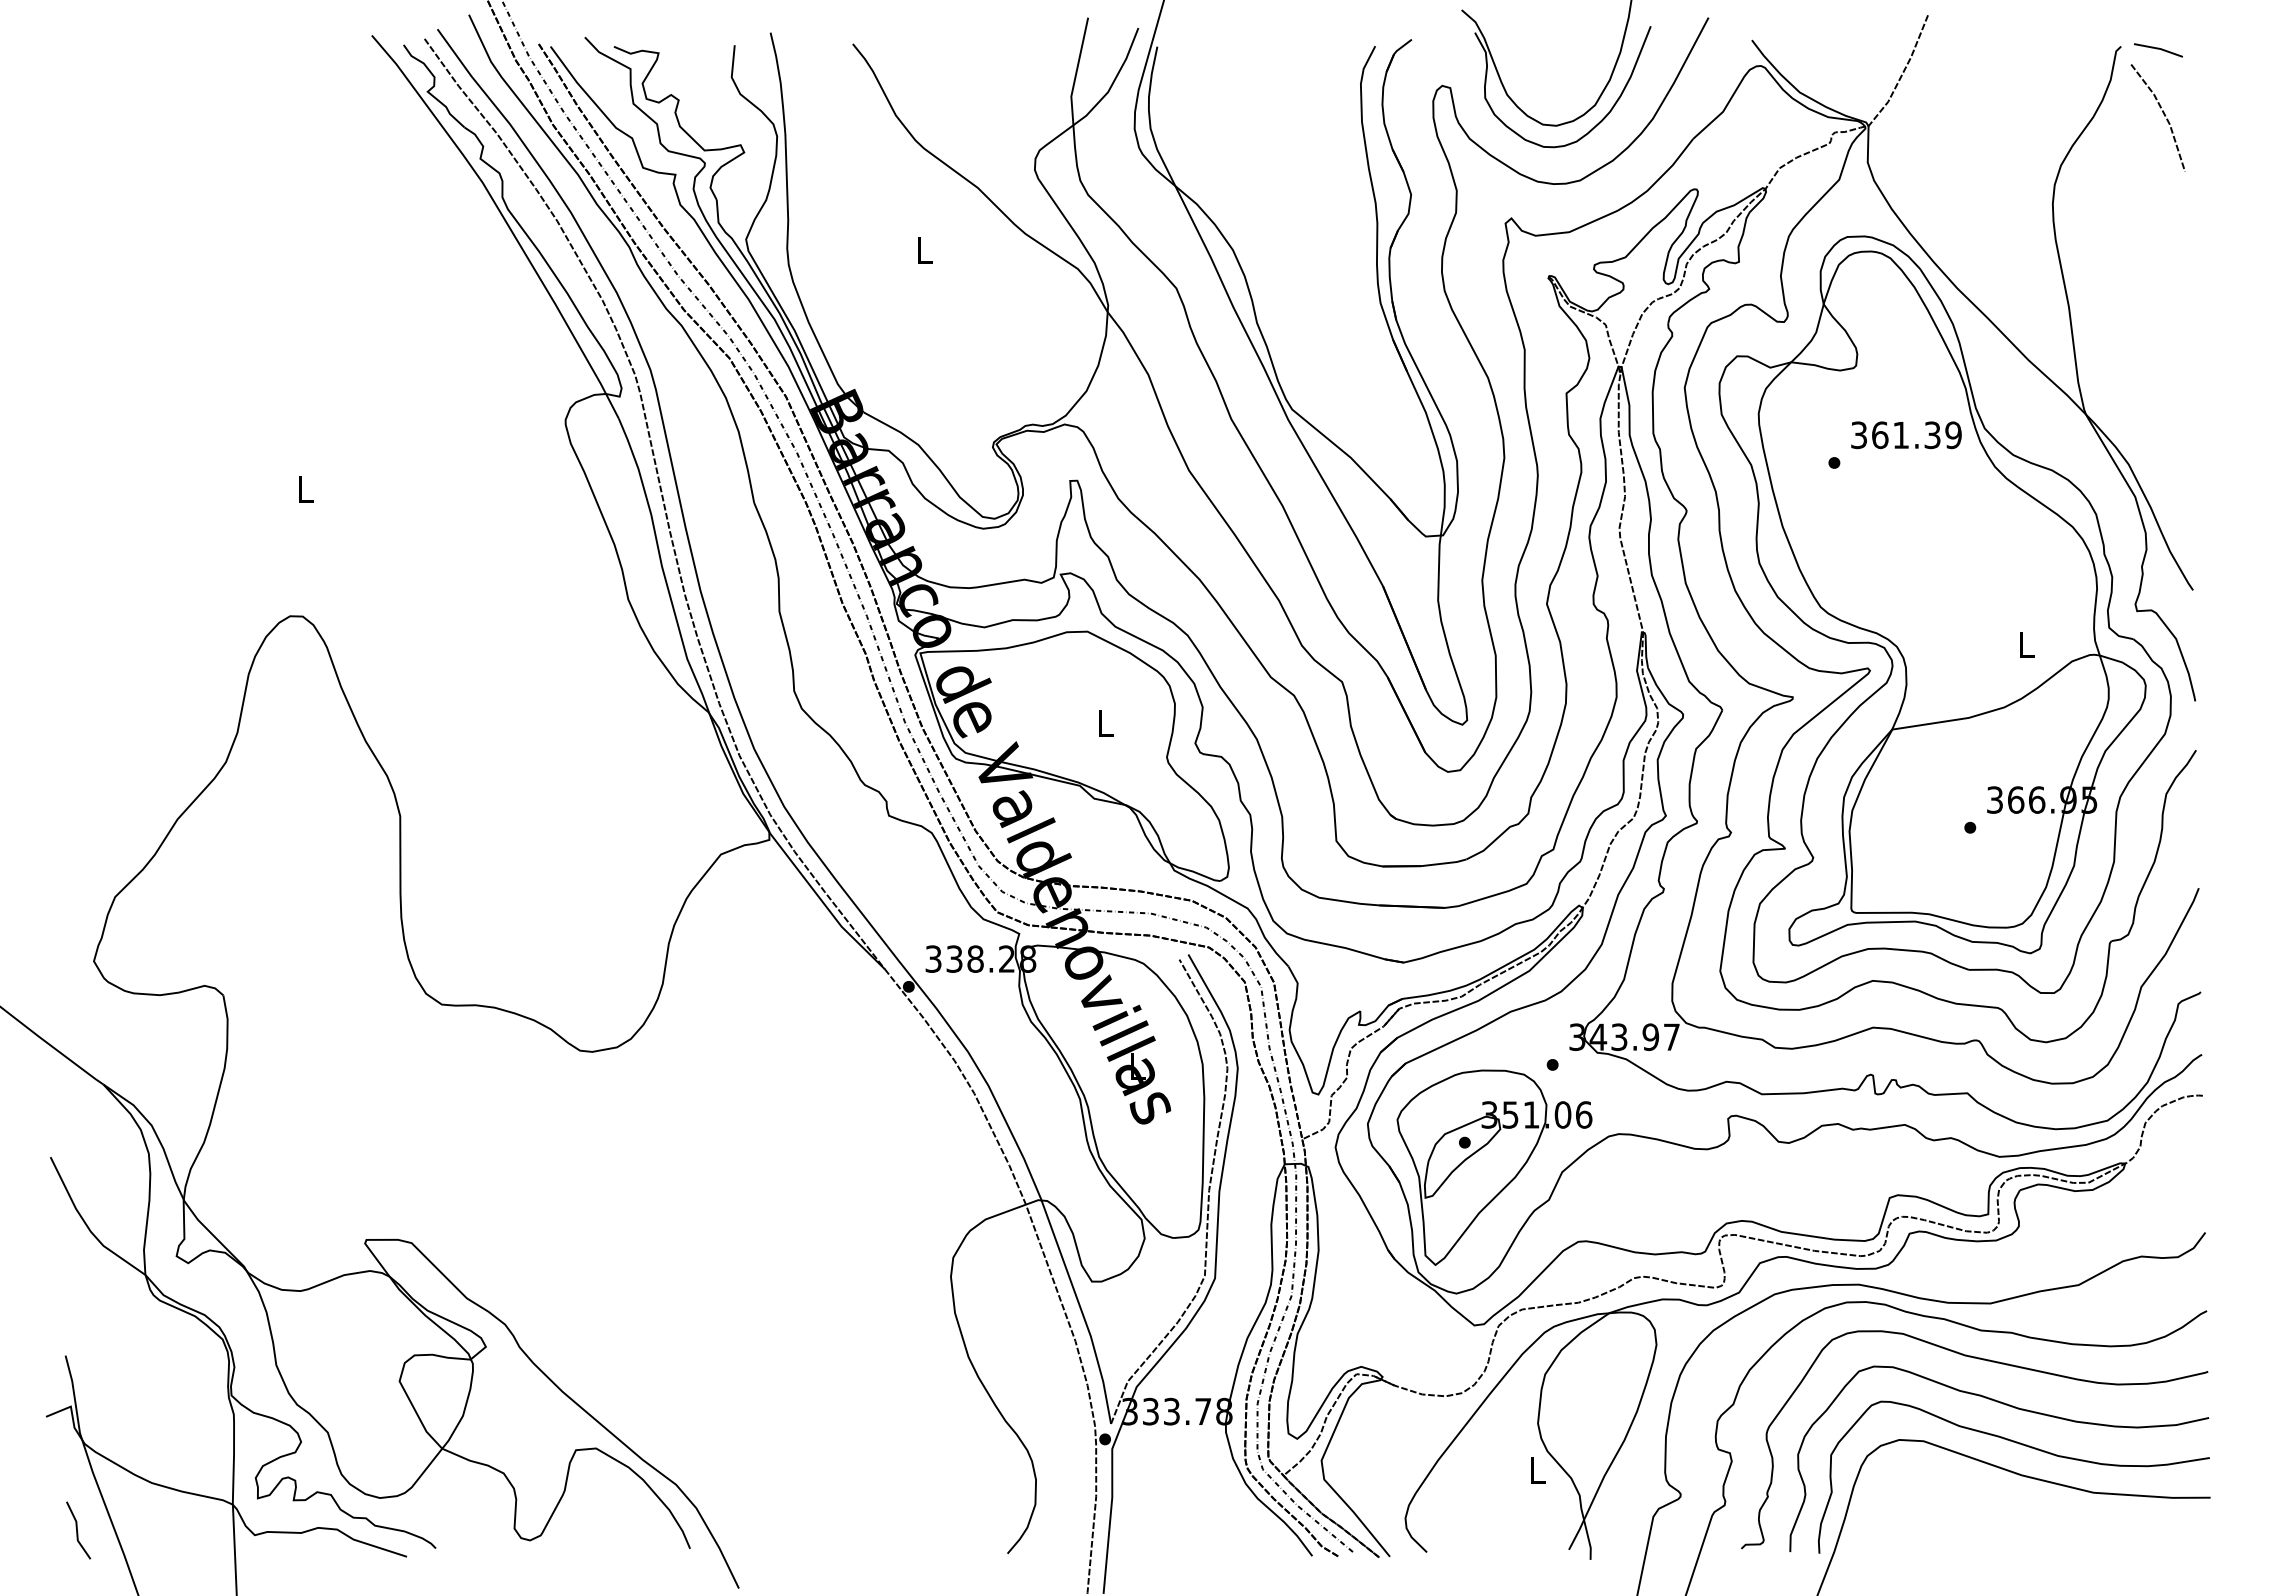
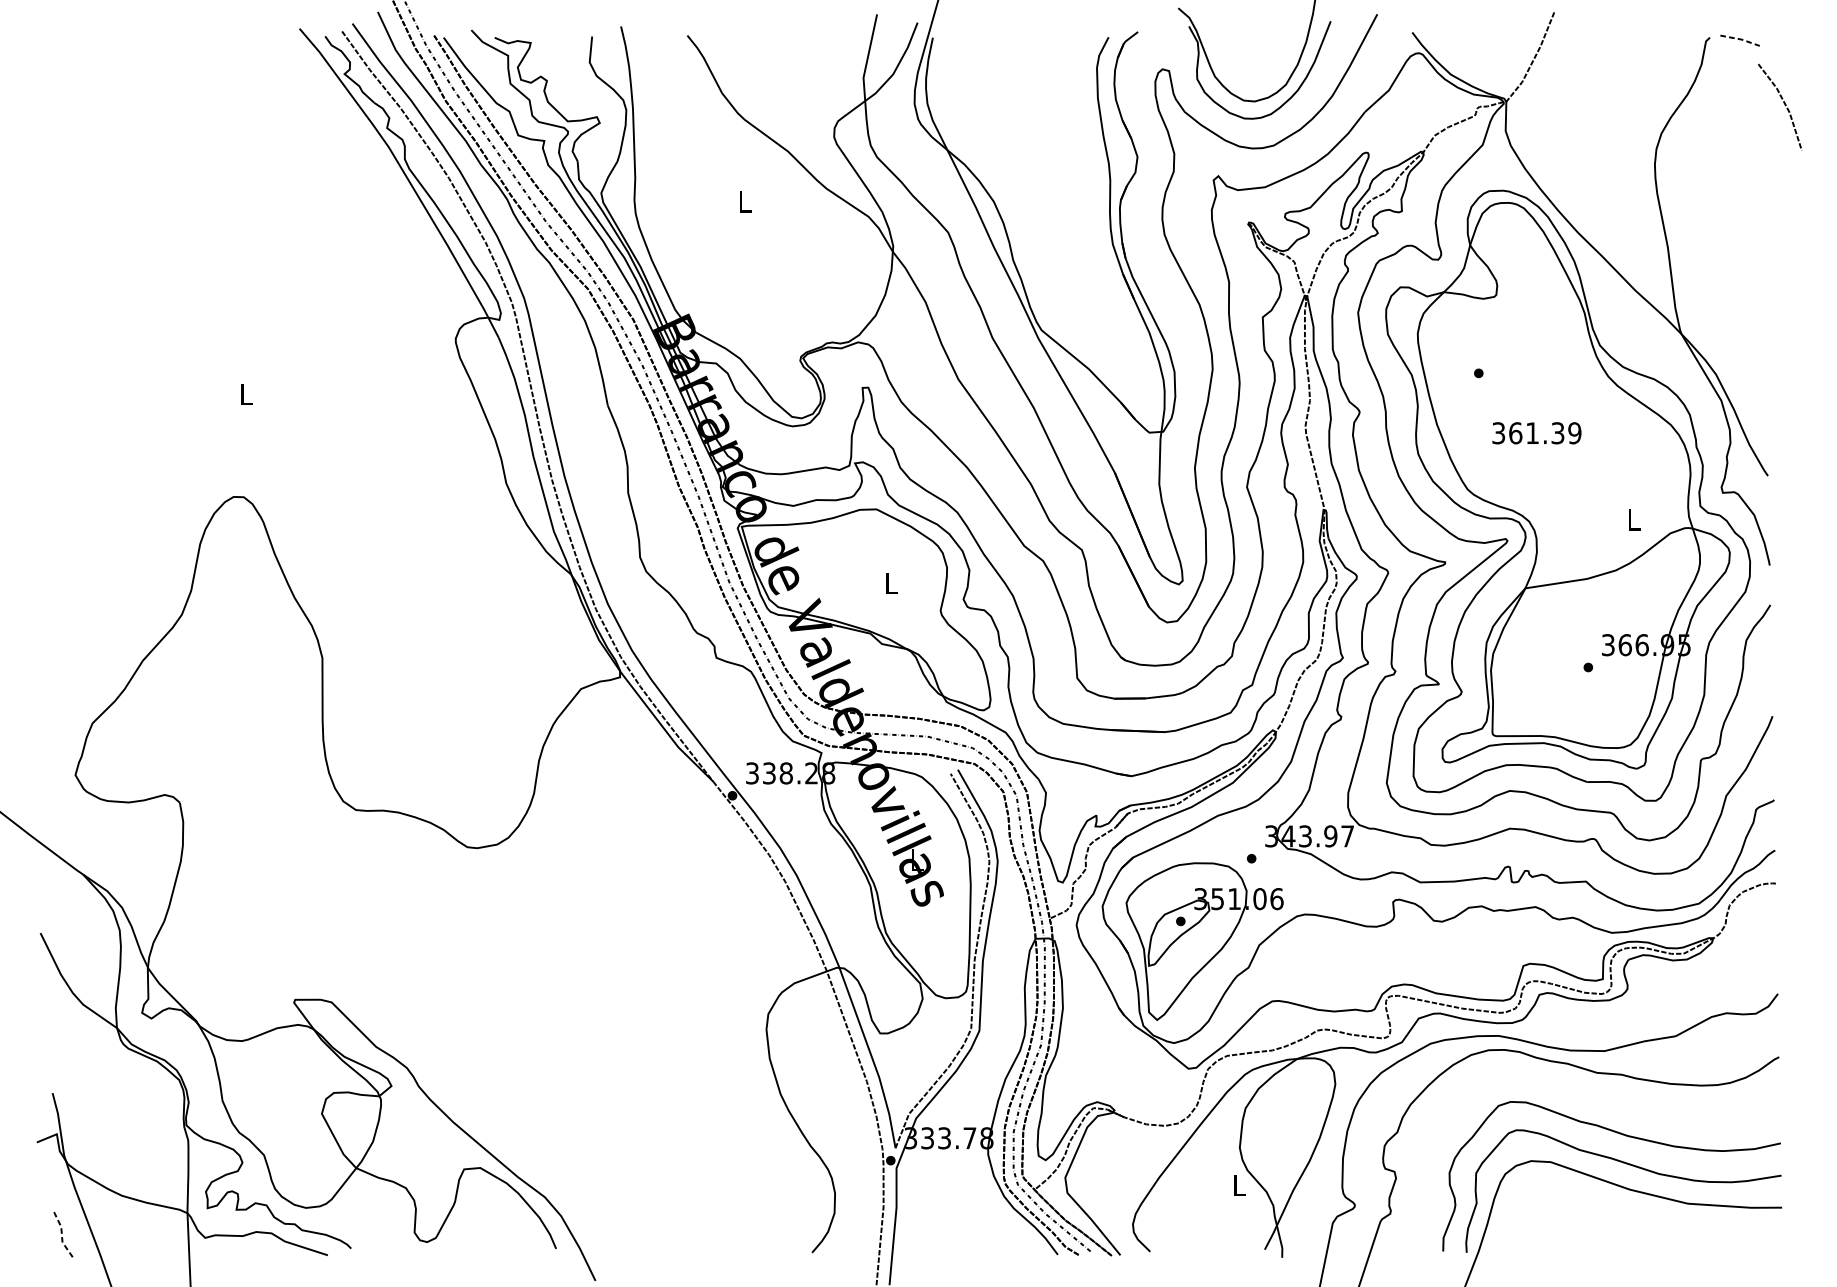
line: (2159, 48) -> (1740, 39), solid -> dashed
line: (2163, 114) -> (1784, 104), moved
text: (1906, 435) -> (1536, 433), moved
curve: (1987, 1361) -> (1602, 1097), removed
line: (77, 1531) -> (62, 1234), solid -> dashed

